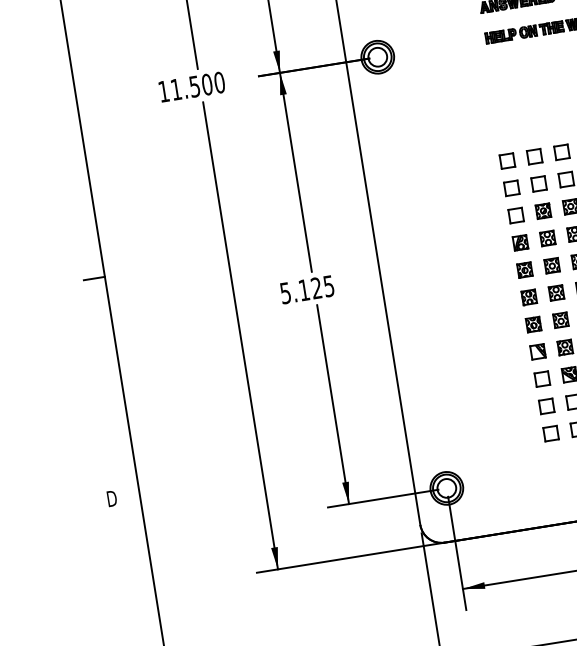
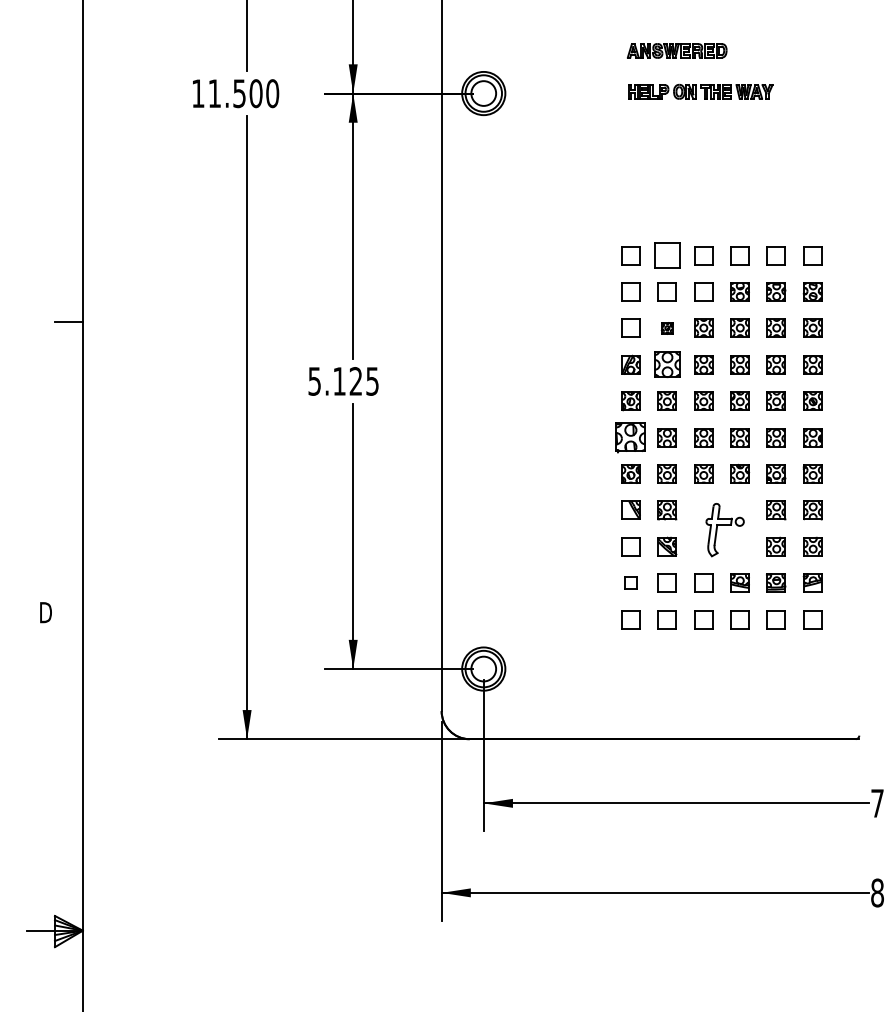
part: (534, 156) -> (666, 255), size x1.4
part: (543, 211) -> (667, 328), size x0.6
part: (547, 238) -> (666, 364), size x1.4
part: (529, 298) -> (630, 438), size x1.6
part: (546, 405) -> (630, 582), size x0.7

